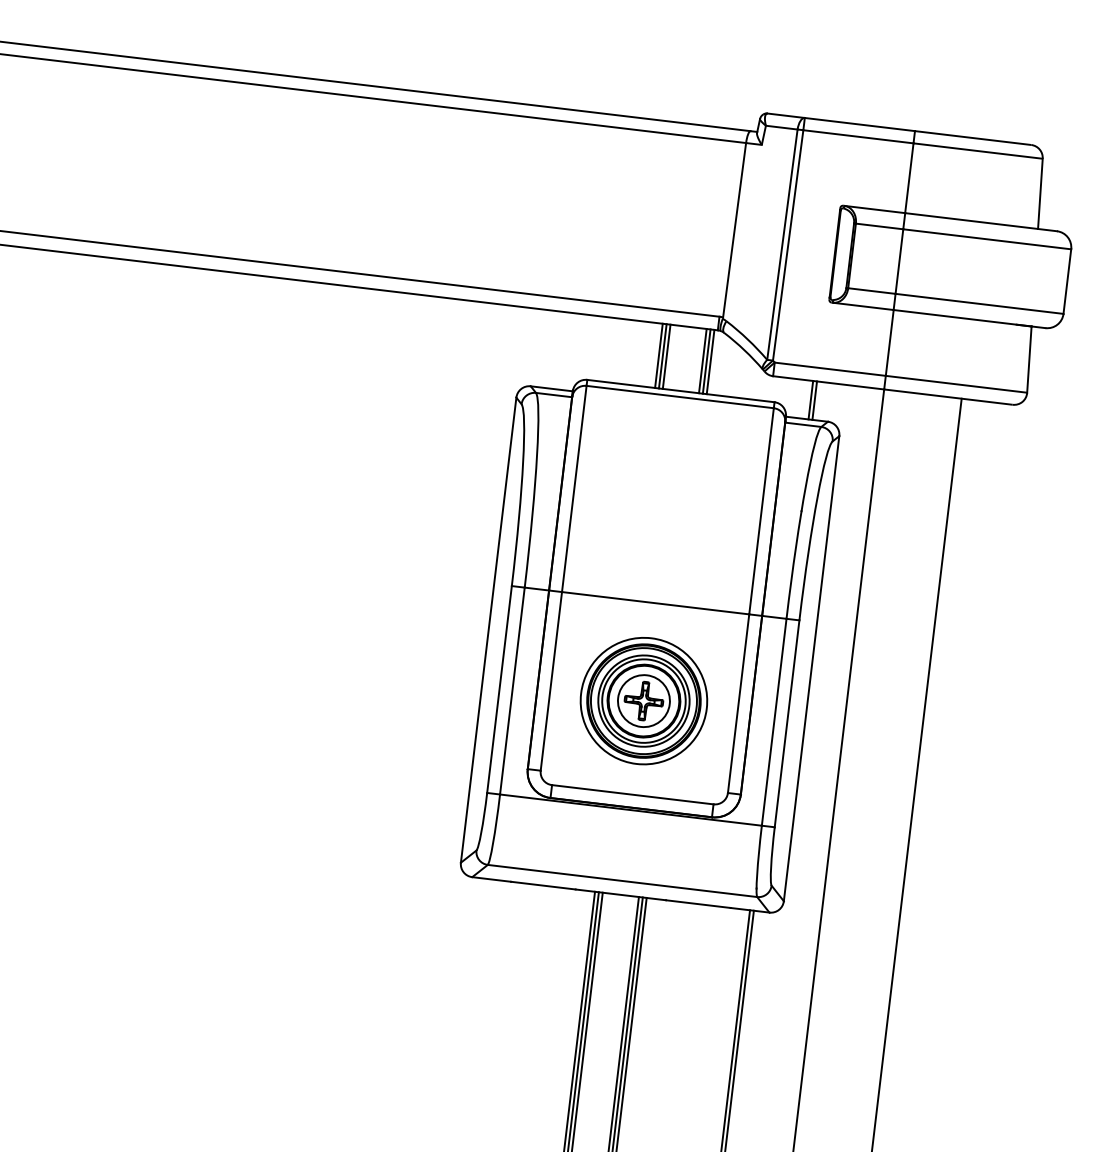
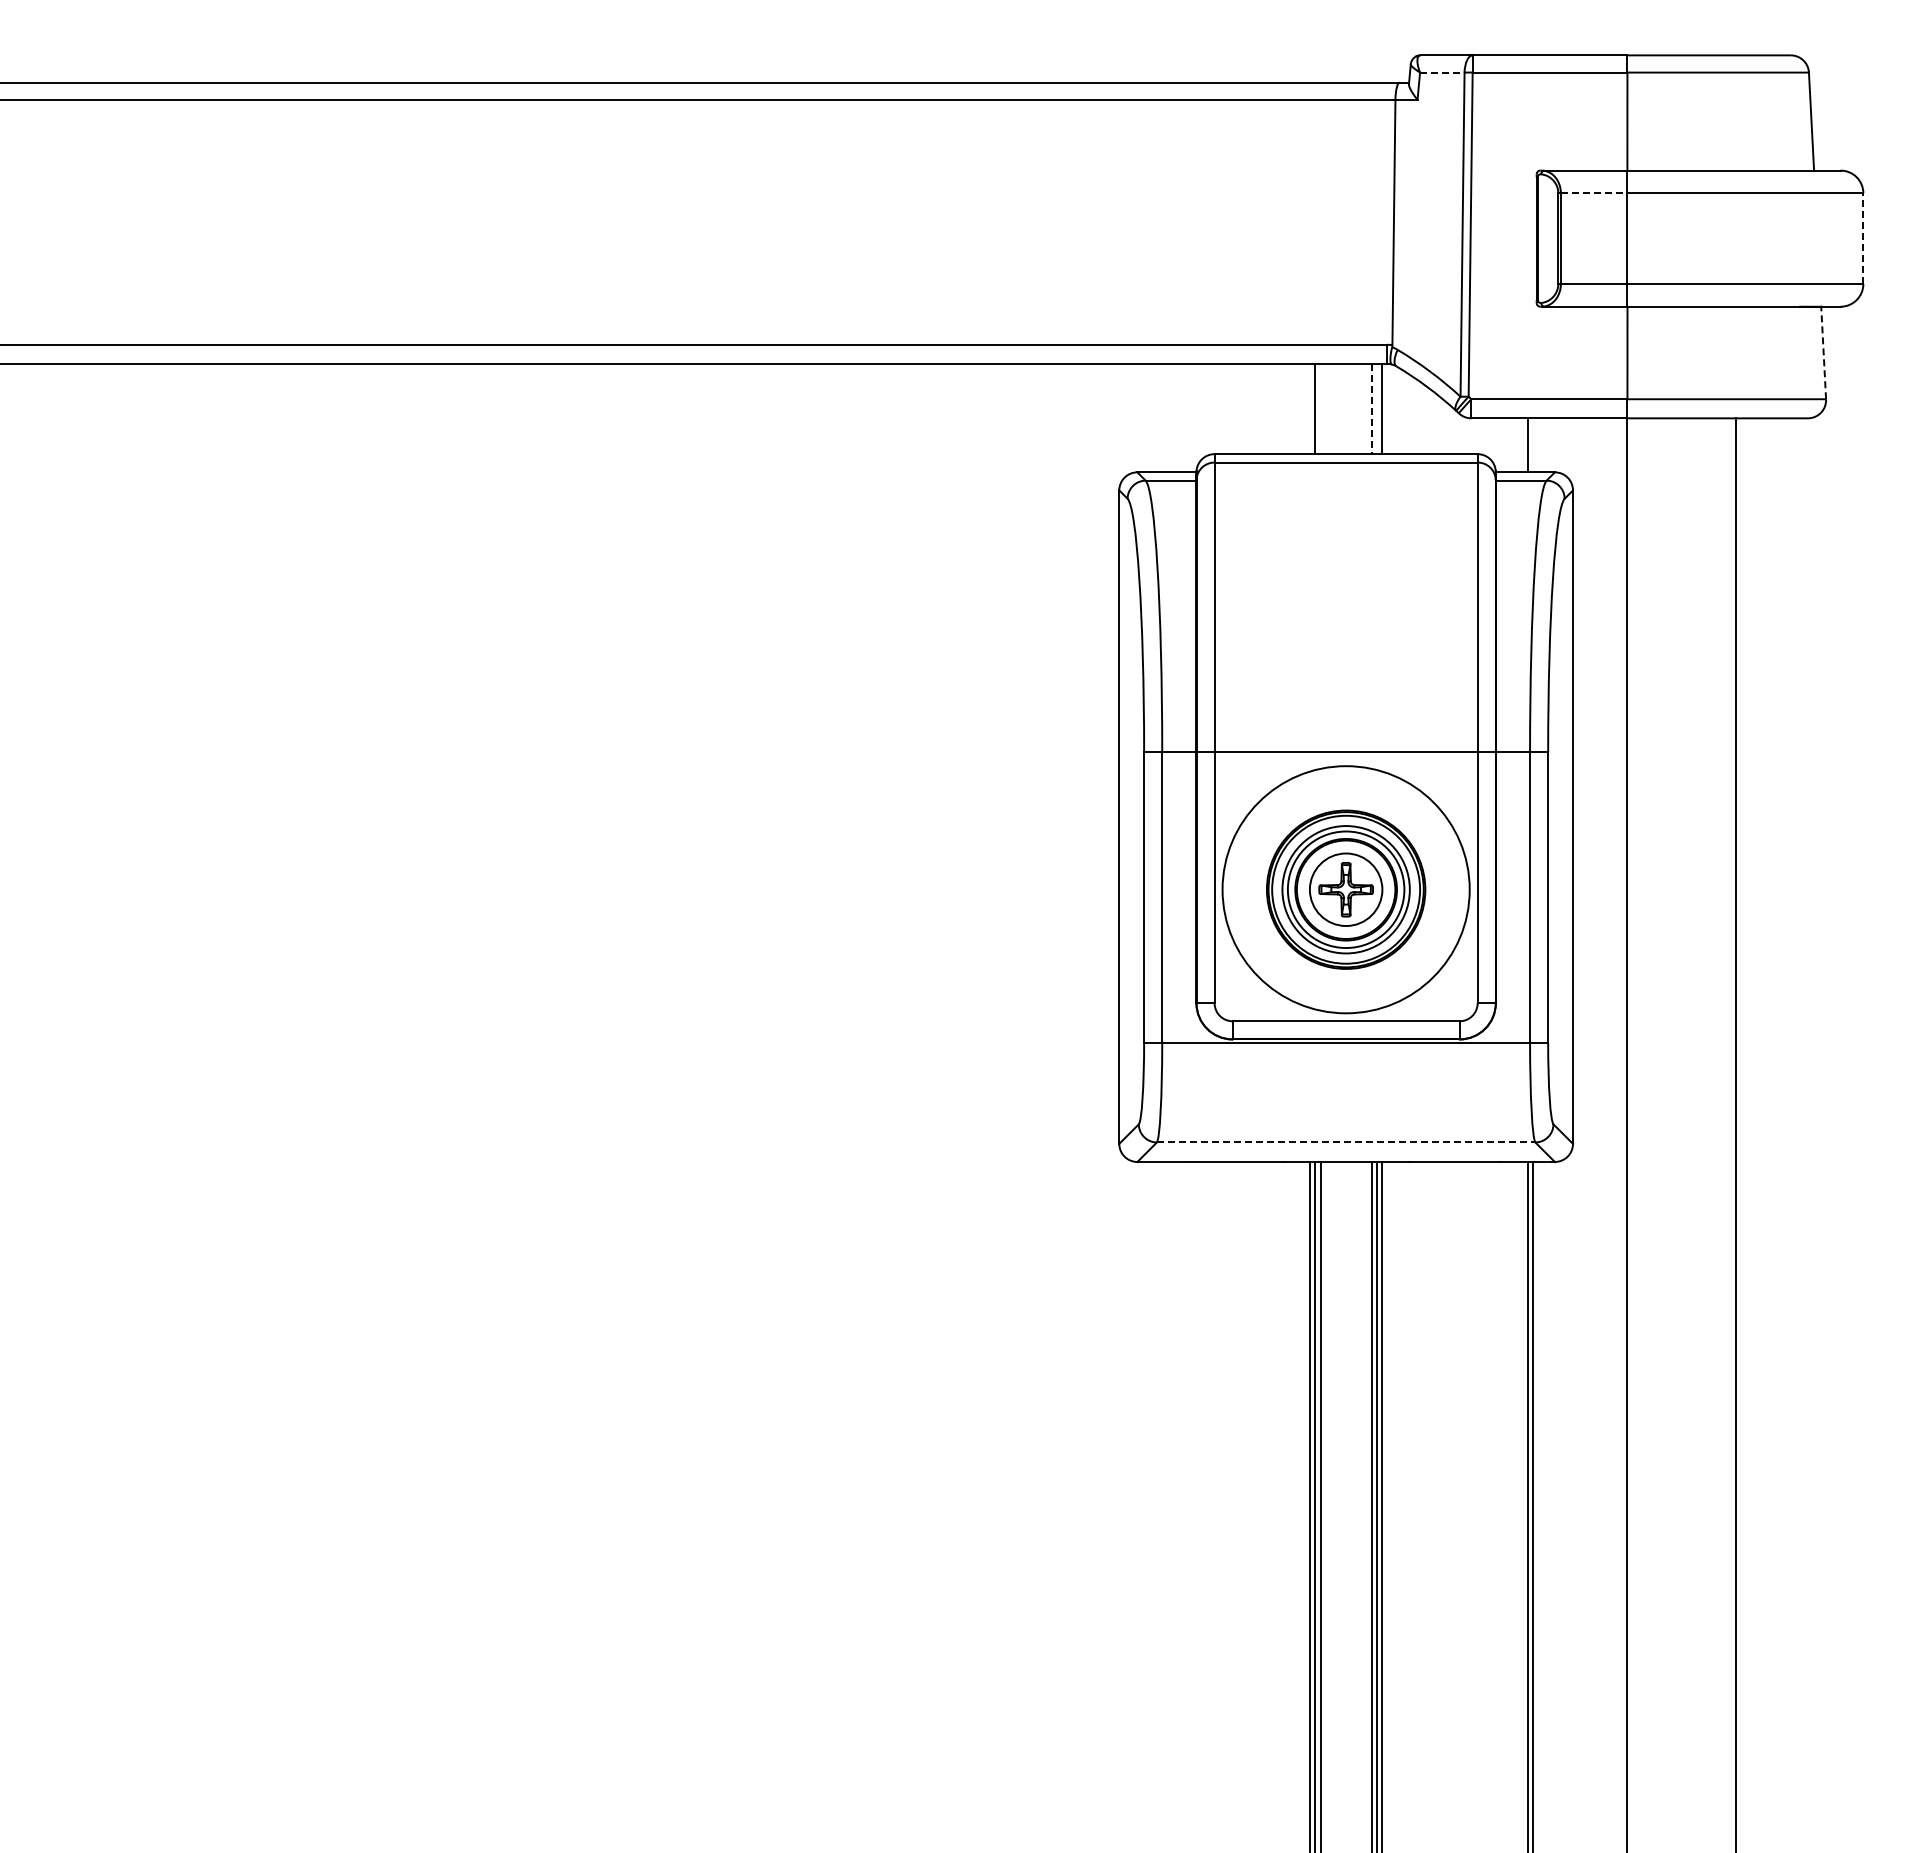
line: (781, 127) -> (1442, 72), solid -> dashed
line: (879, 226) -> (1594, 193), solid -> dashed
line: (1067, 281) -> (1863, 238), solid -> dashed
line: (658, 355) -> (1309, 408), removed
line: (666, 356) -> (1320, 408), removed
line: (1029, 359) -> (1823, 352), solid -> dashed
line: (702, 361) -> (1371, 409), solid -> dashed
line: (706, 361) -> (1376, 408), removed
line: (815, 400) -> (1533, 445), removed
circle: (643, 700) -> (1345, 889), size x1.4
line: (622, 881) -> (1346, 1142), solid -> dashed

